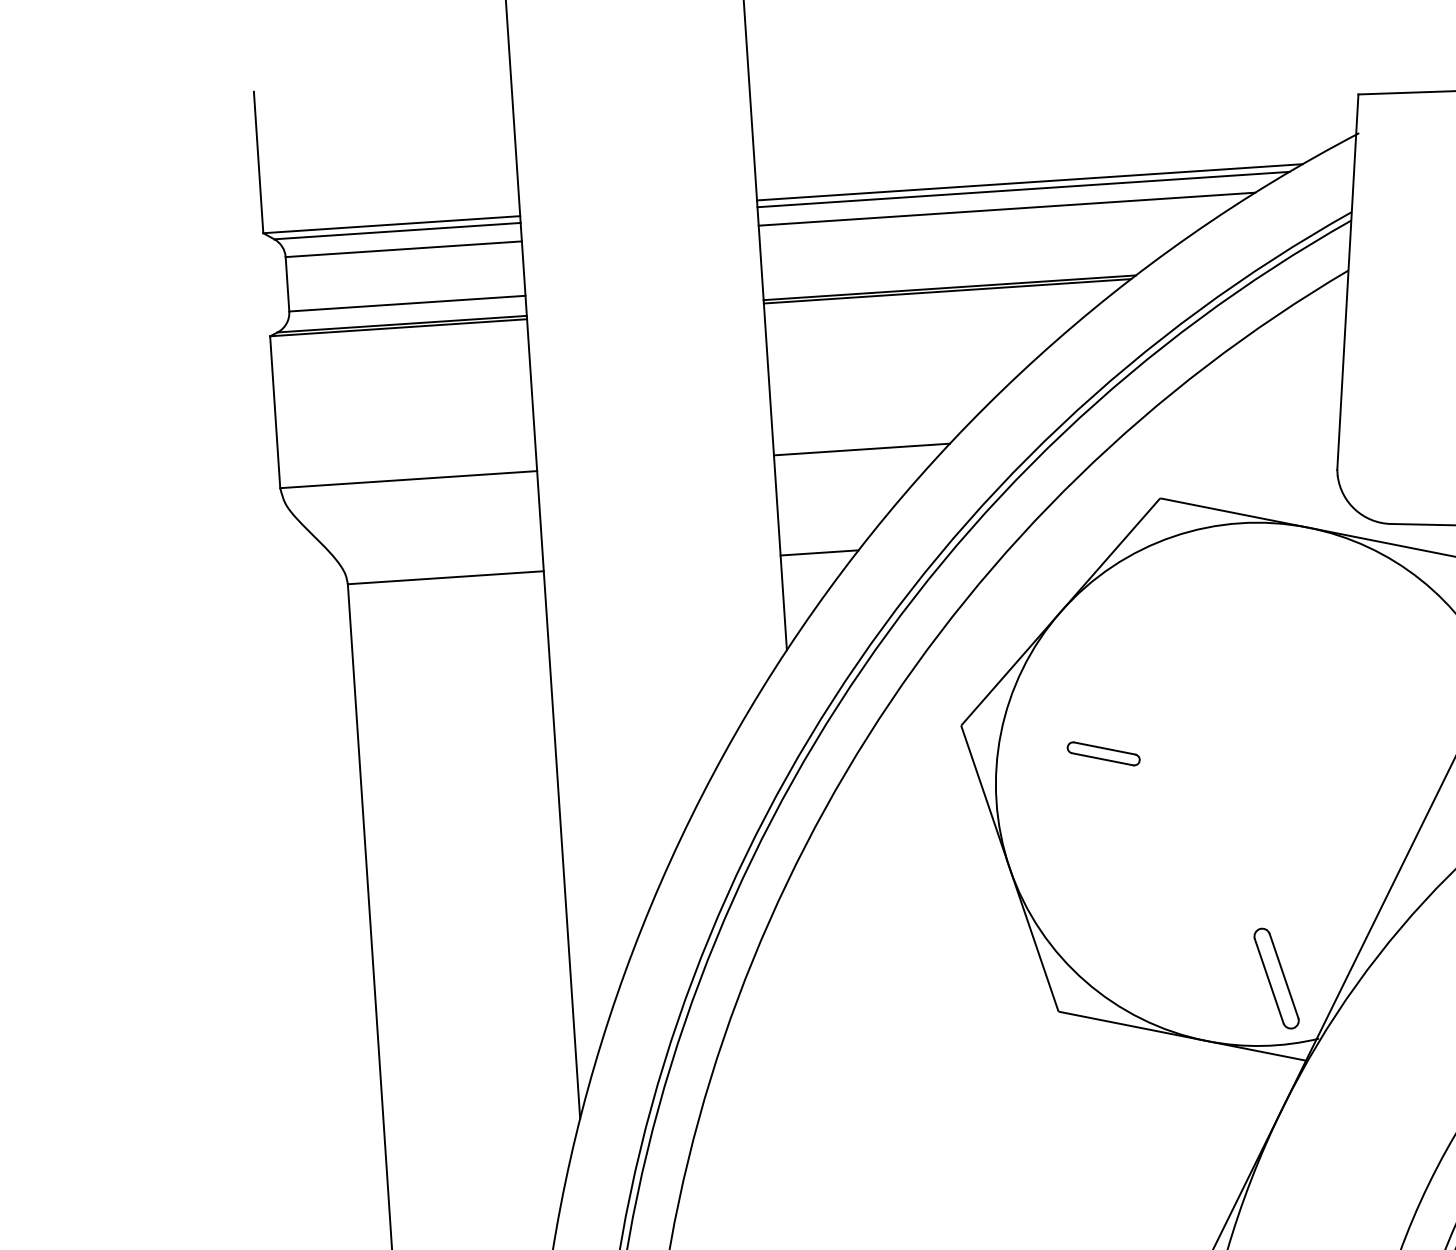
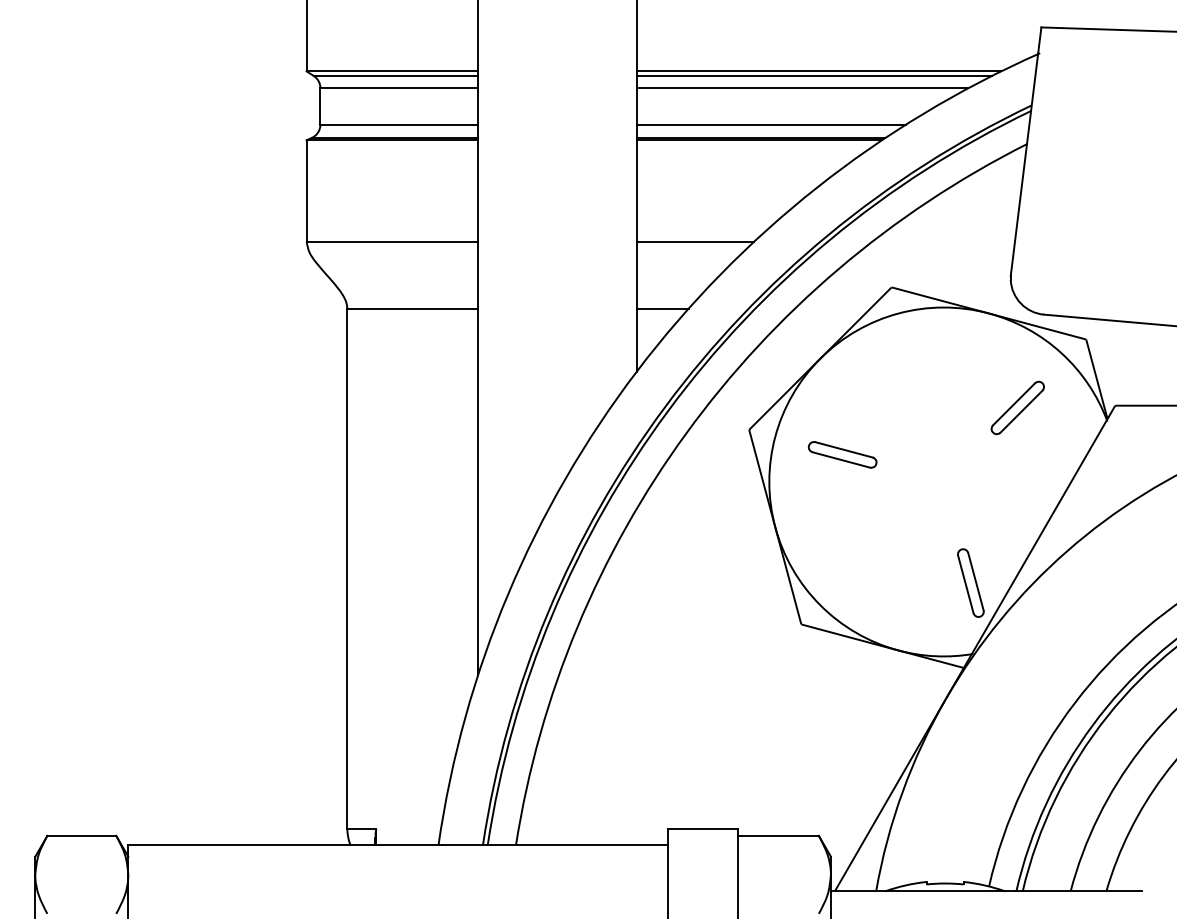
line: (964, 266) -> (771, 124), added
part: (1360, 665) -> (1017, 407), added
part: (1103, 753) -> (842, 454), size x1.43
part: (1275, 977) -> (970, 582), moved

